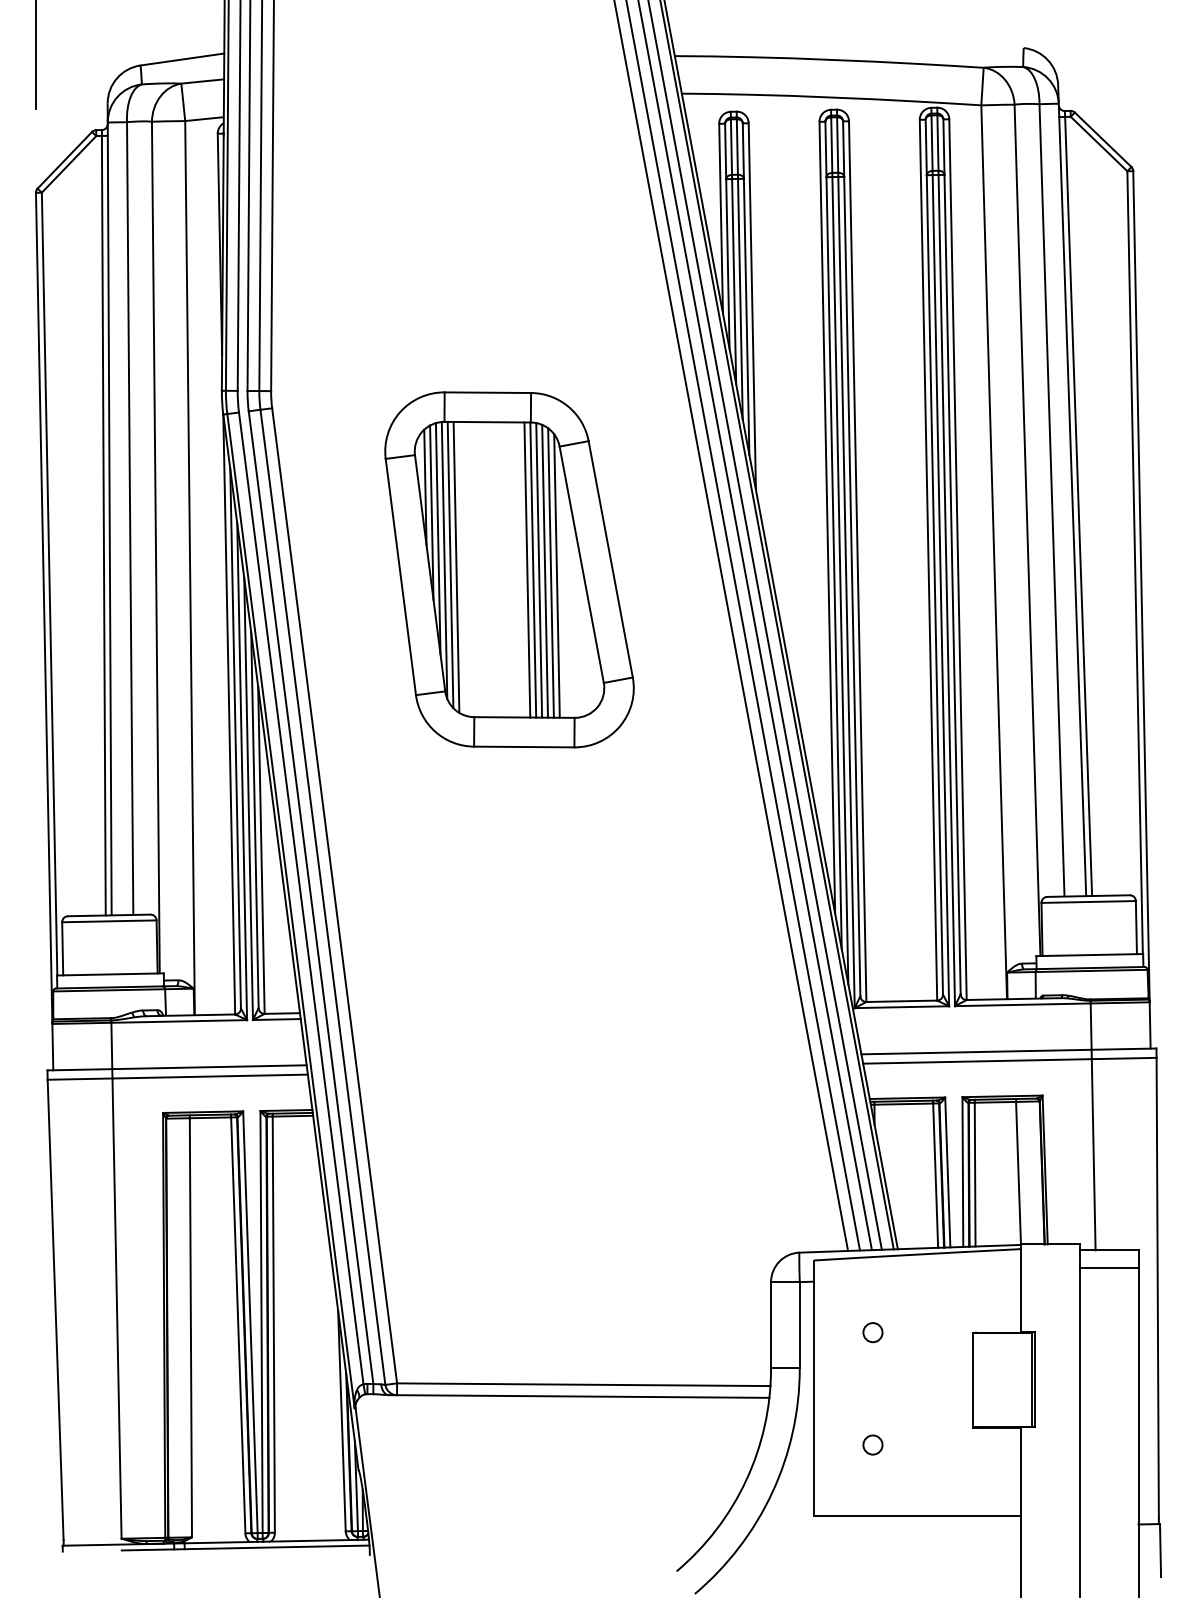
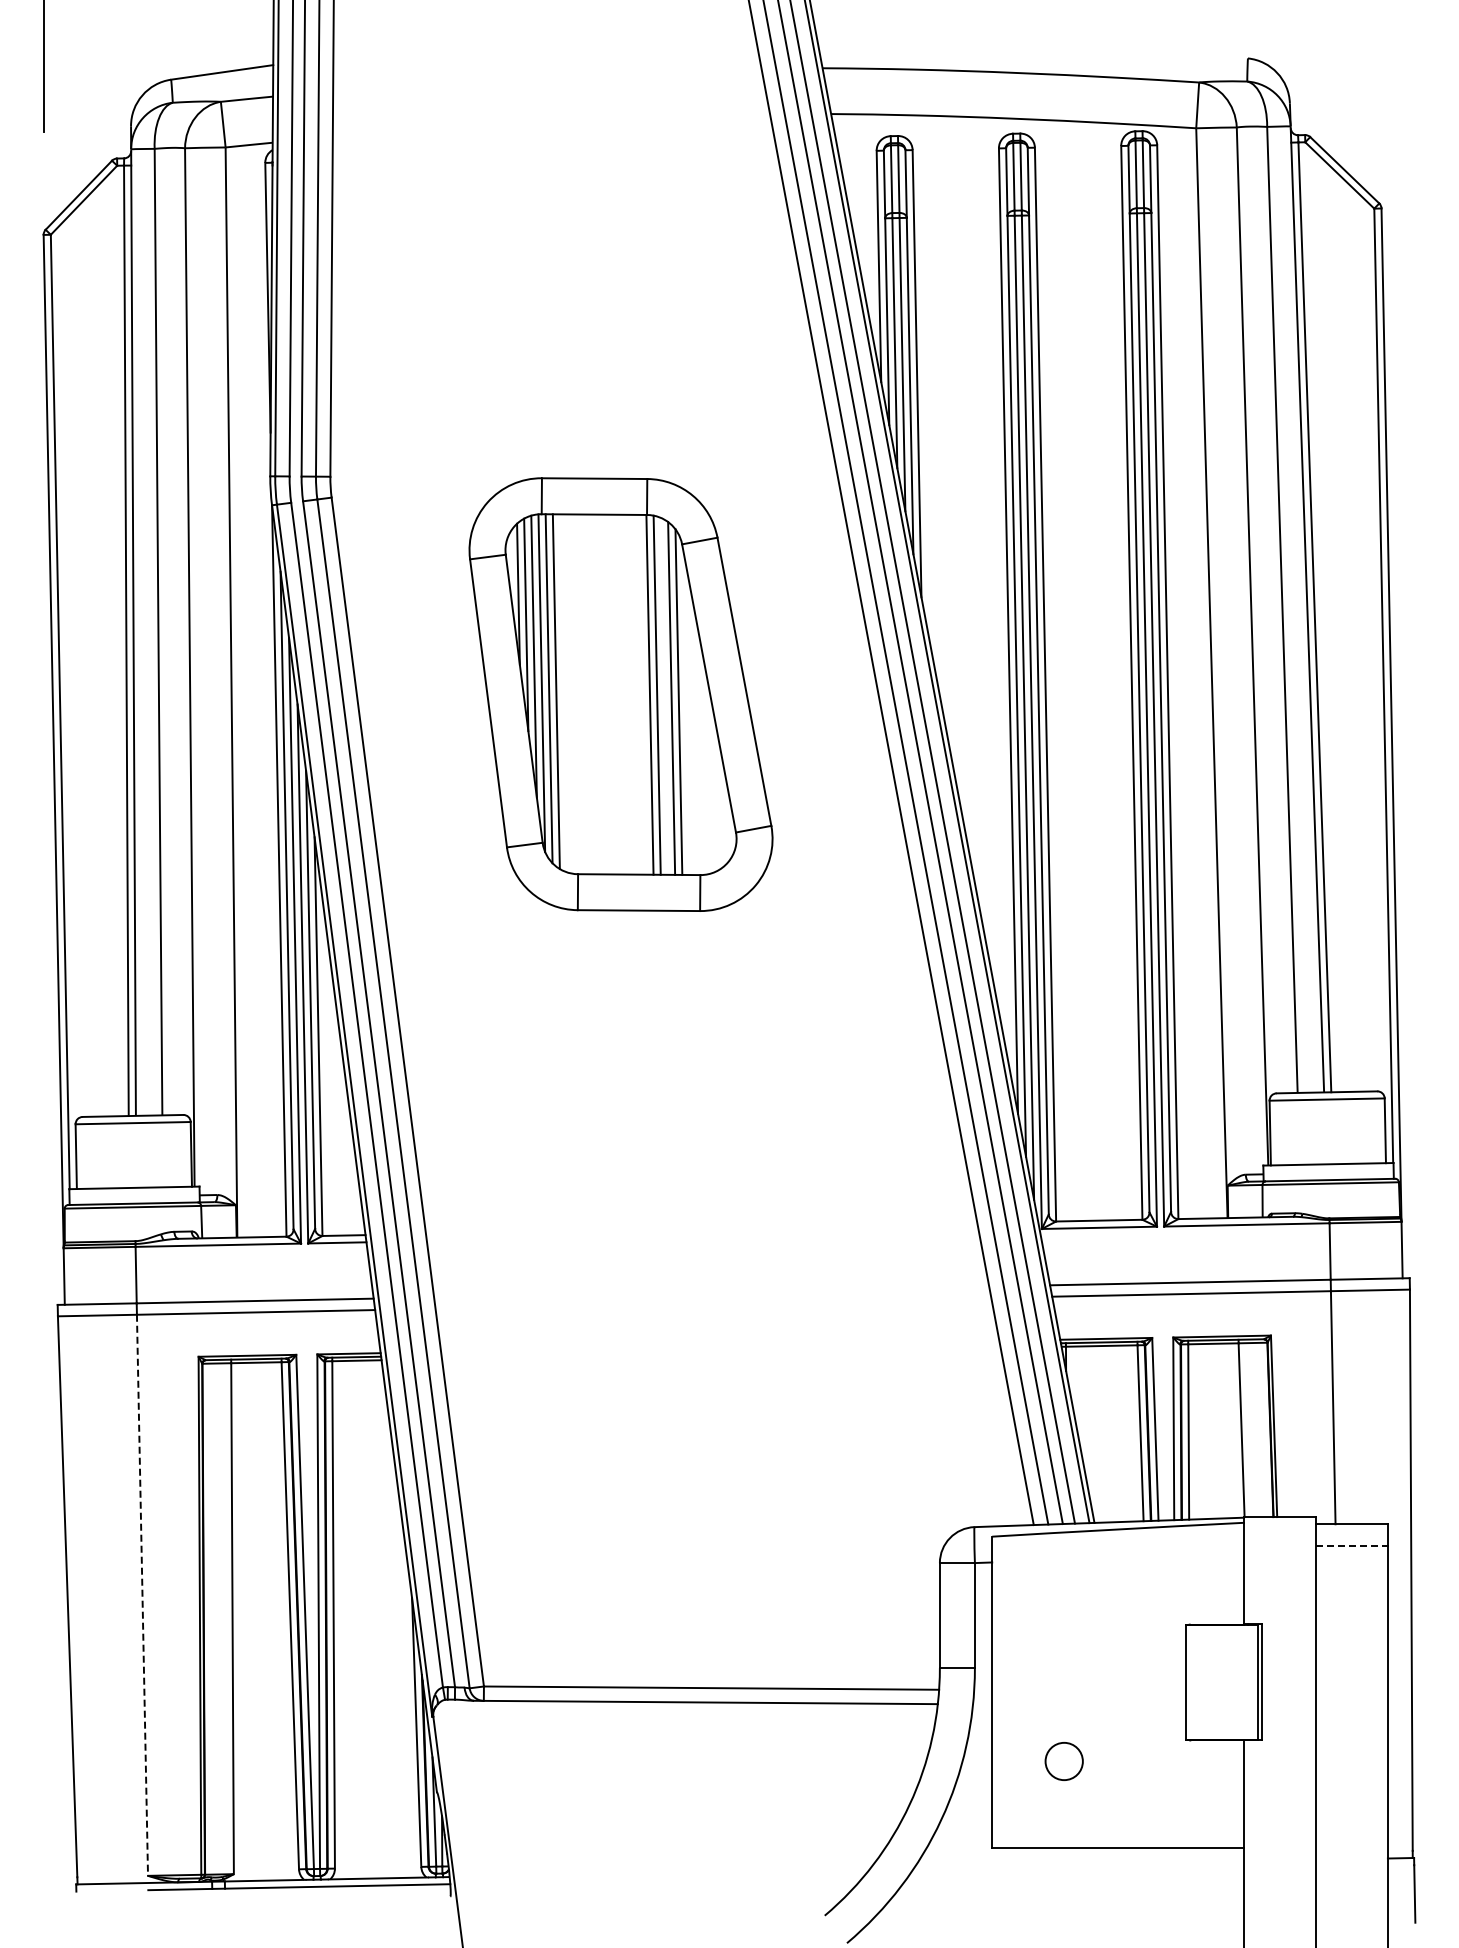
line: (527, 569) -> (642, 694), removed
line: (544, 570) -> (663, 695), removed
line: (1108, 1267) -> (1351, 1545), solid -> dashed
line: (117, 1308) -> (142, 1595), solid -> dashed
circle: (872, 1332) -> (1063, 1624), removed
circle: (872, 1444) -> (1063, 1761), size x1.6

